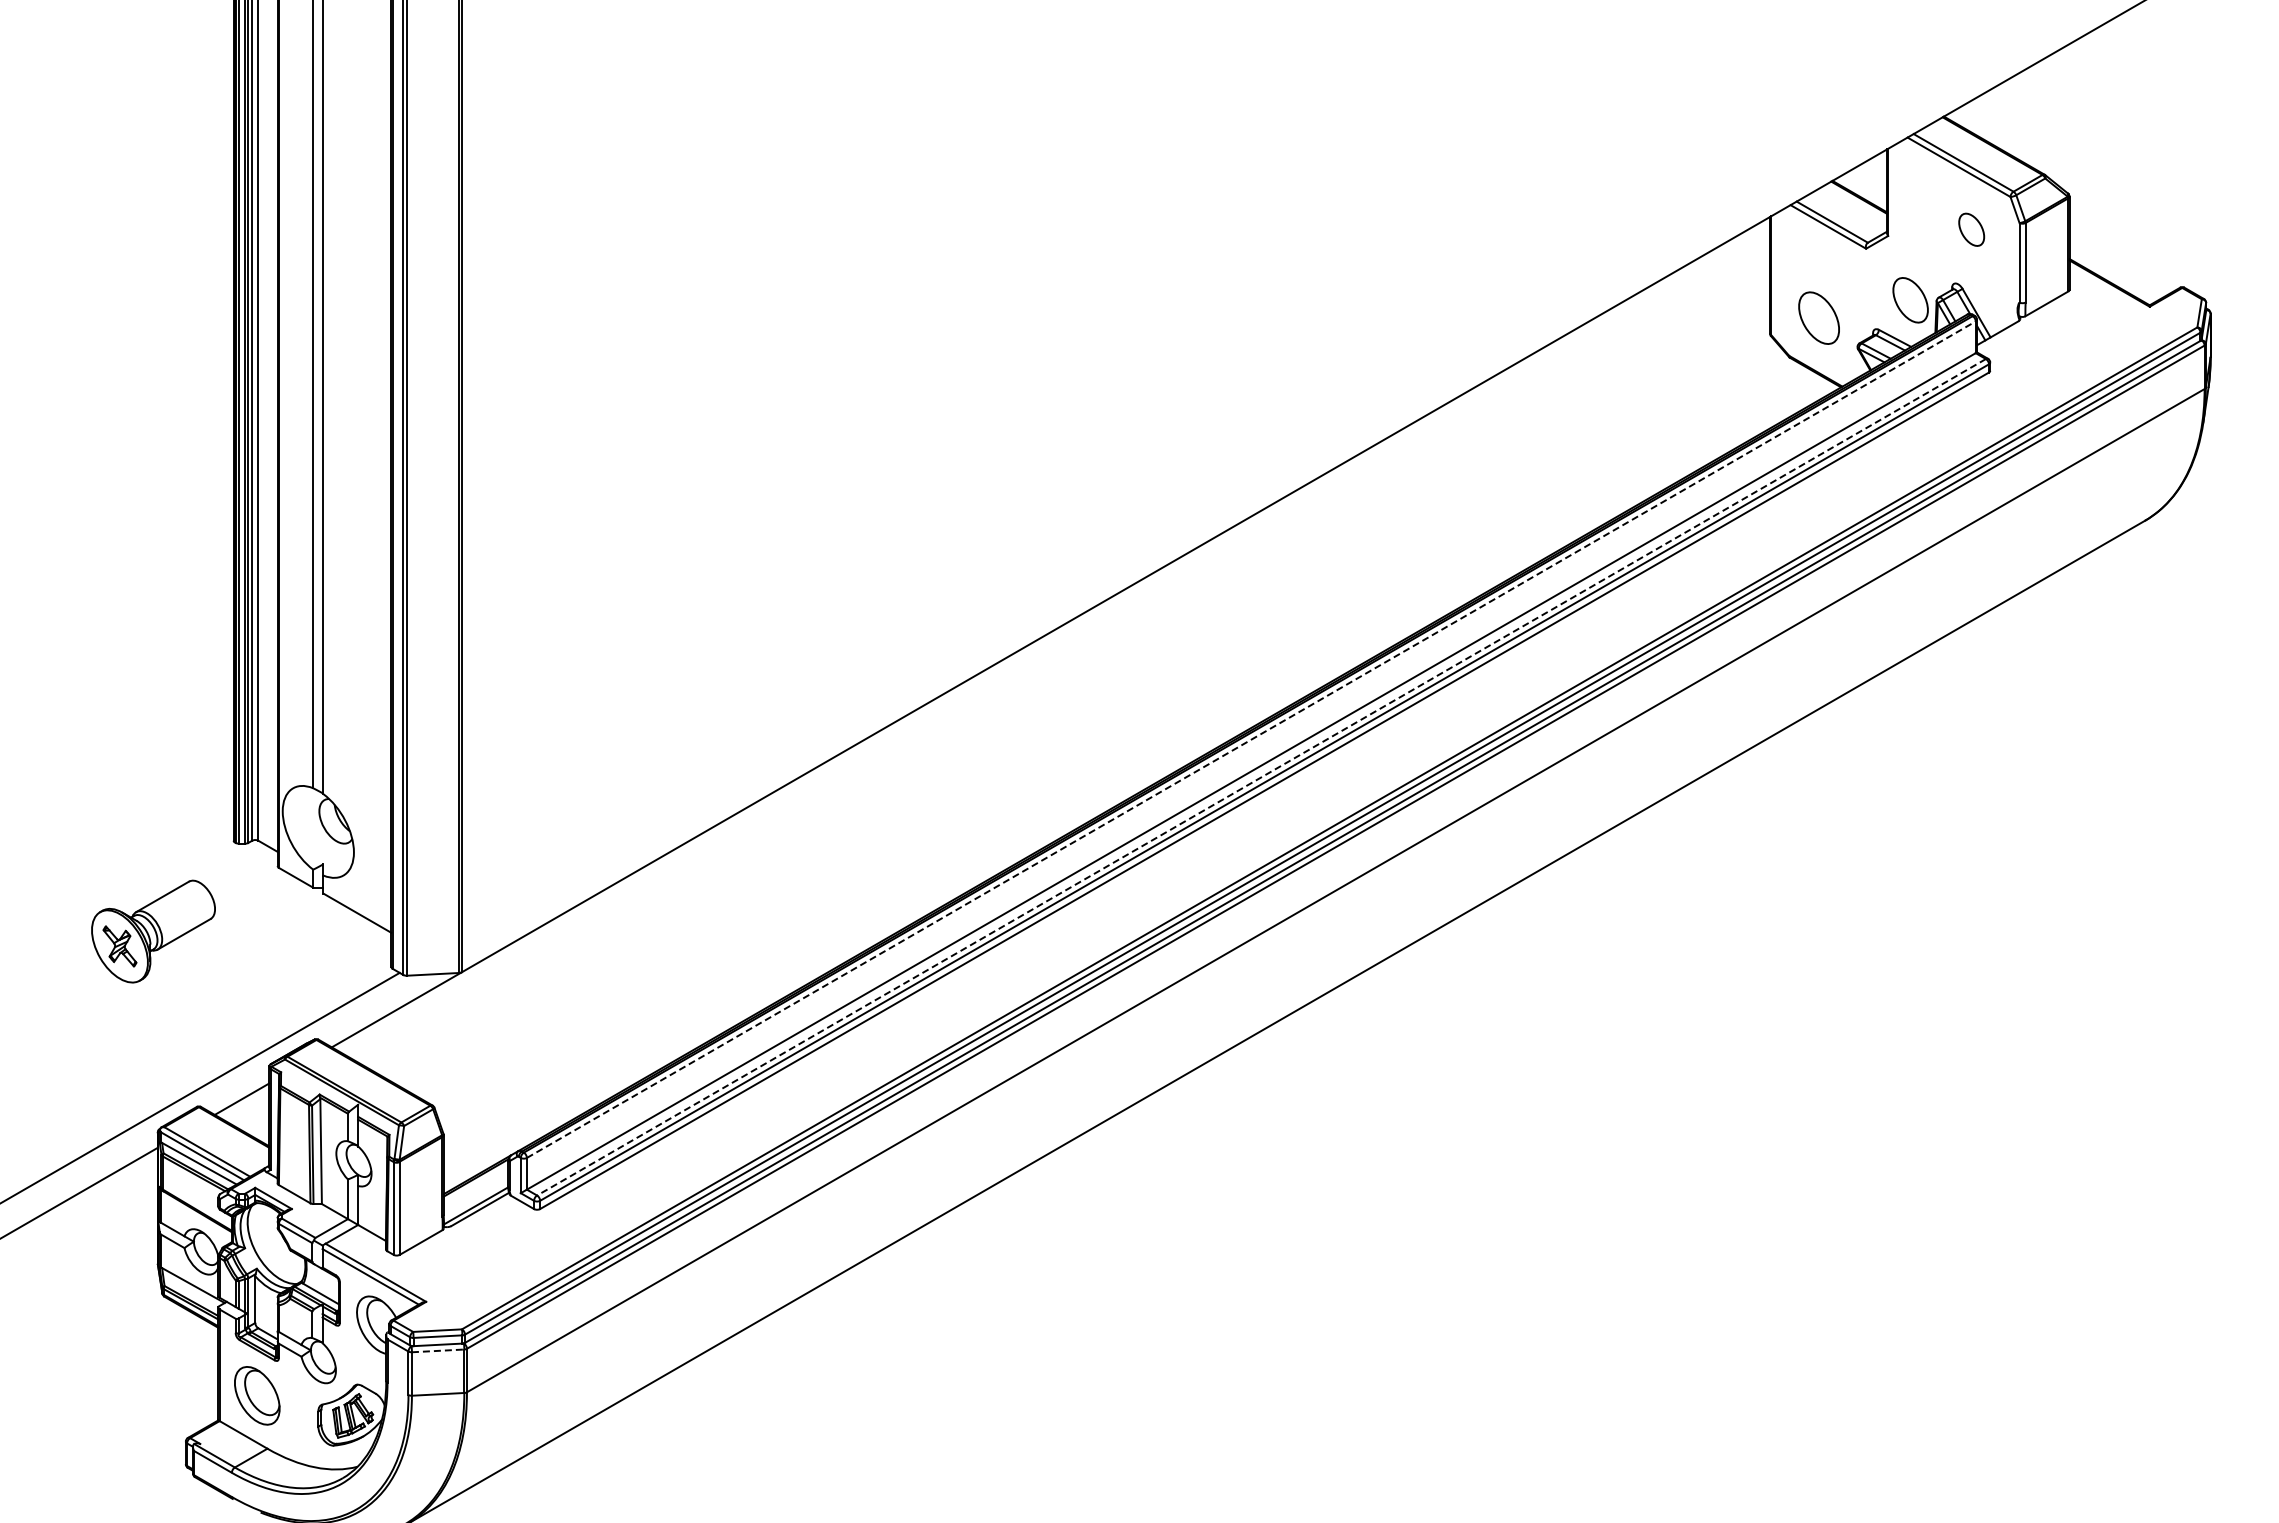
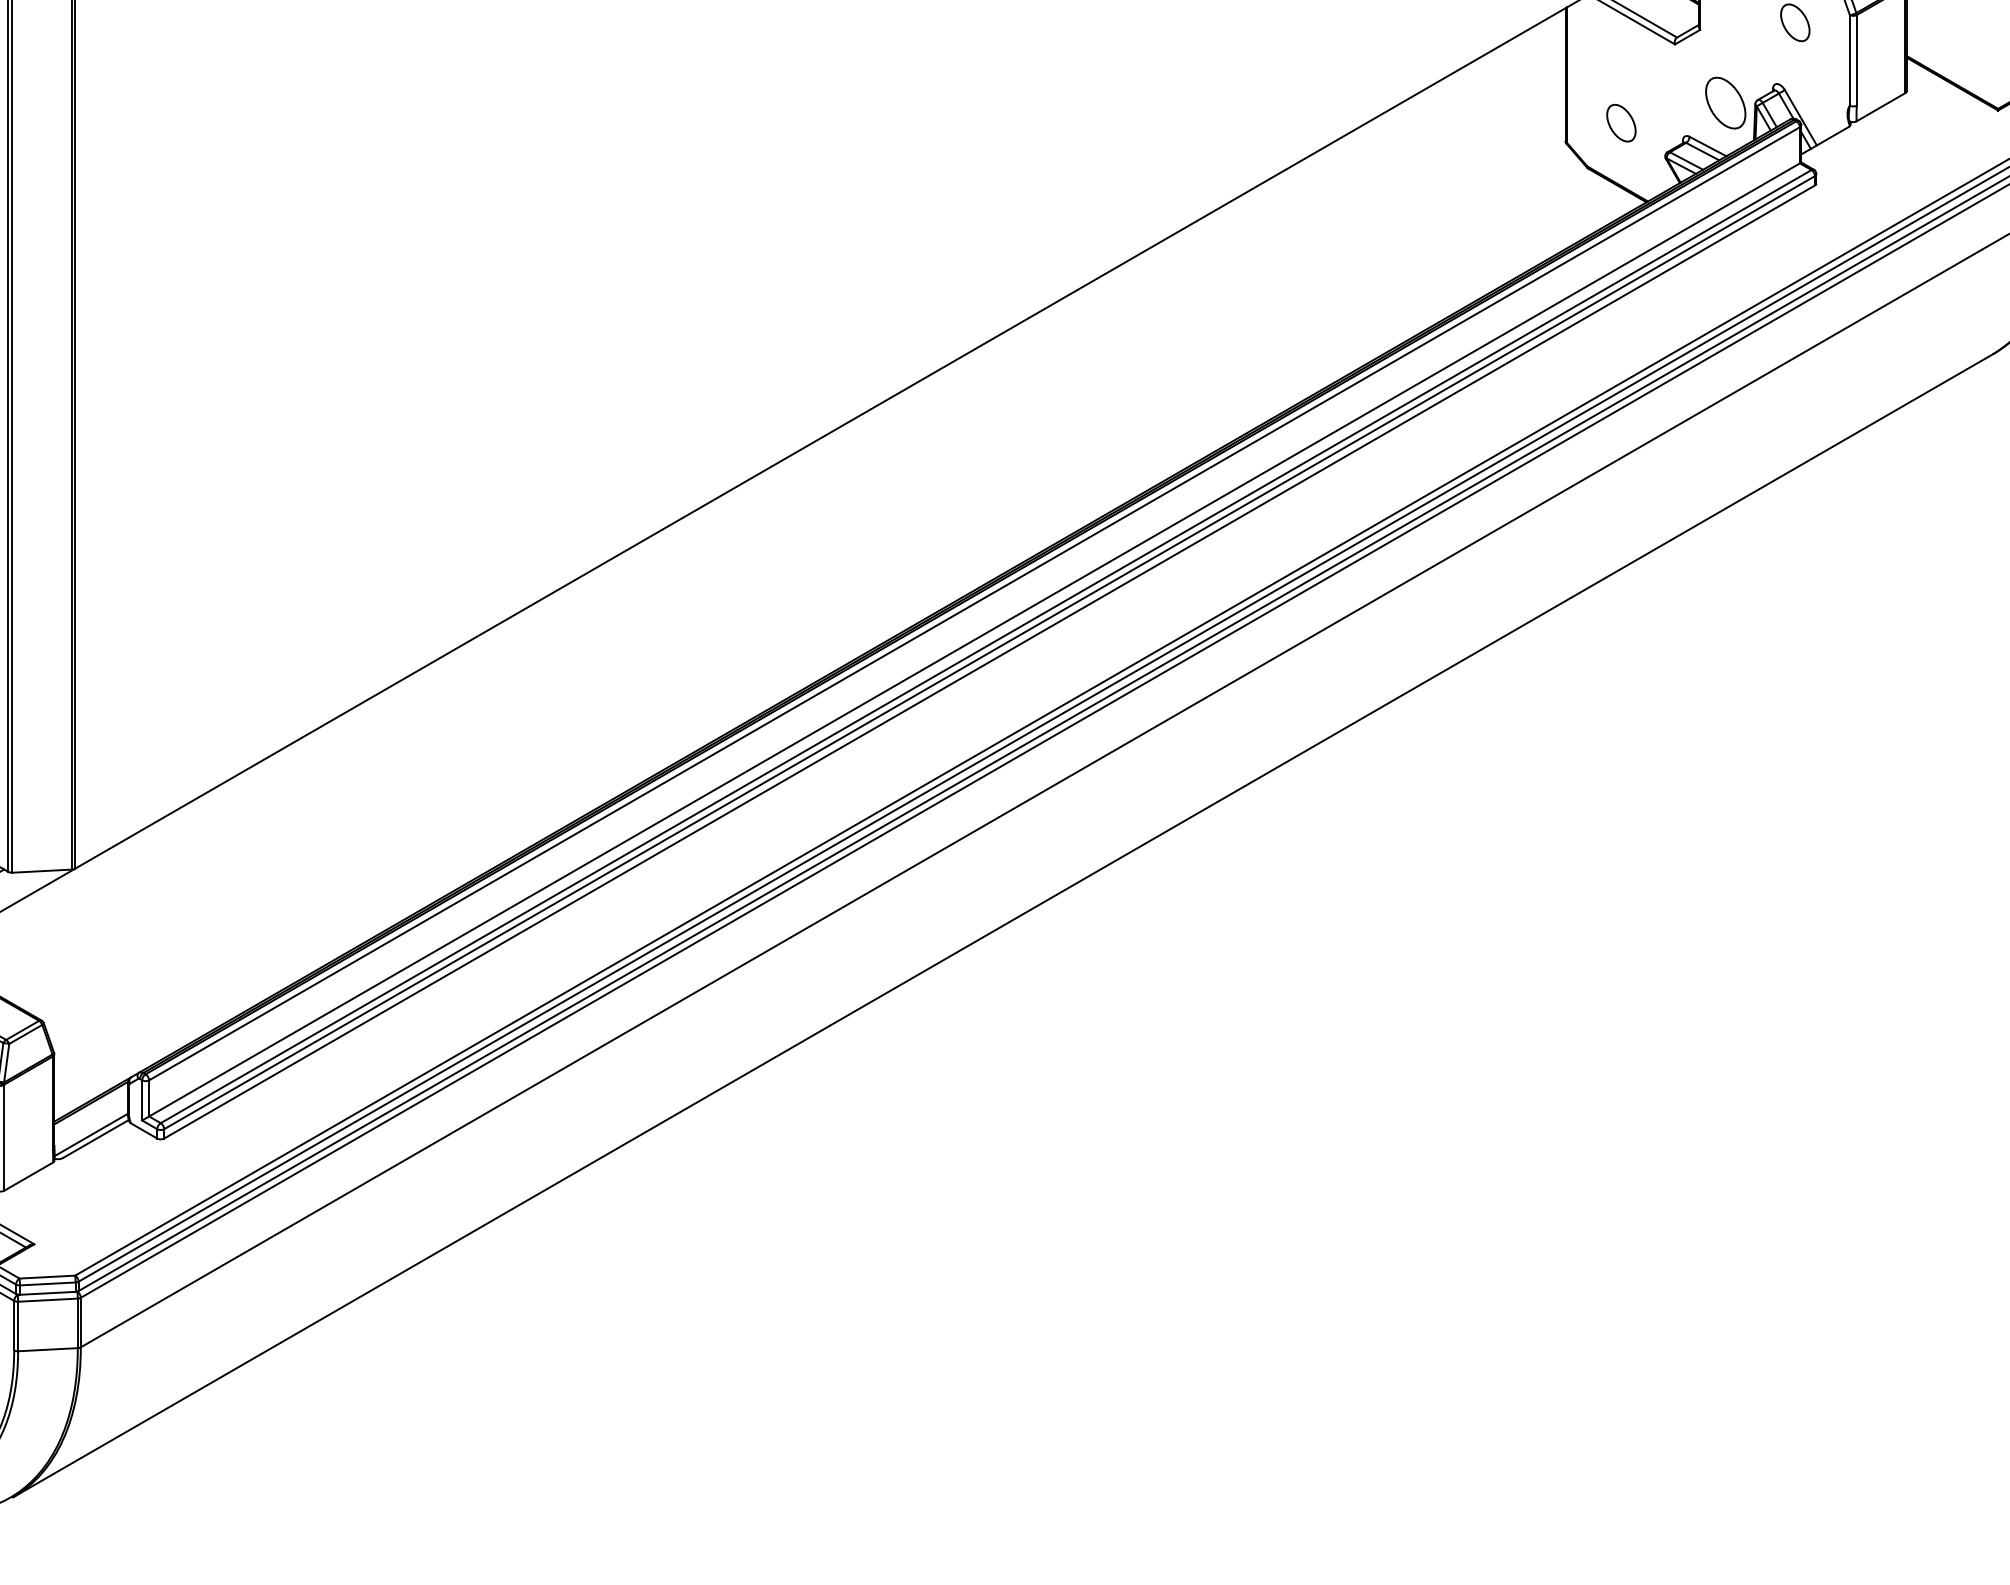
part: (1818, 317) -> (1620, 122), size x0.62
line: (1251, 739) -> (974, 603), dashed -> solid
line: (1261, 777) -> (986, 646), dashed -> solid
line: (438, 1350) -> (48, 1299), dashed -> solid

